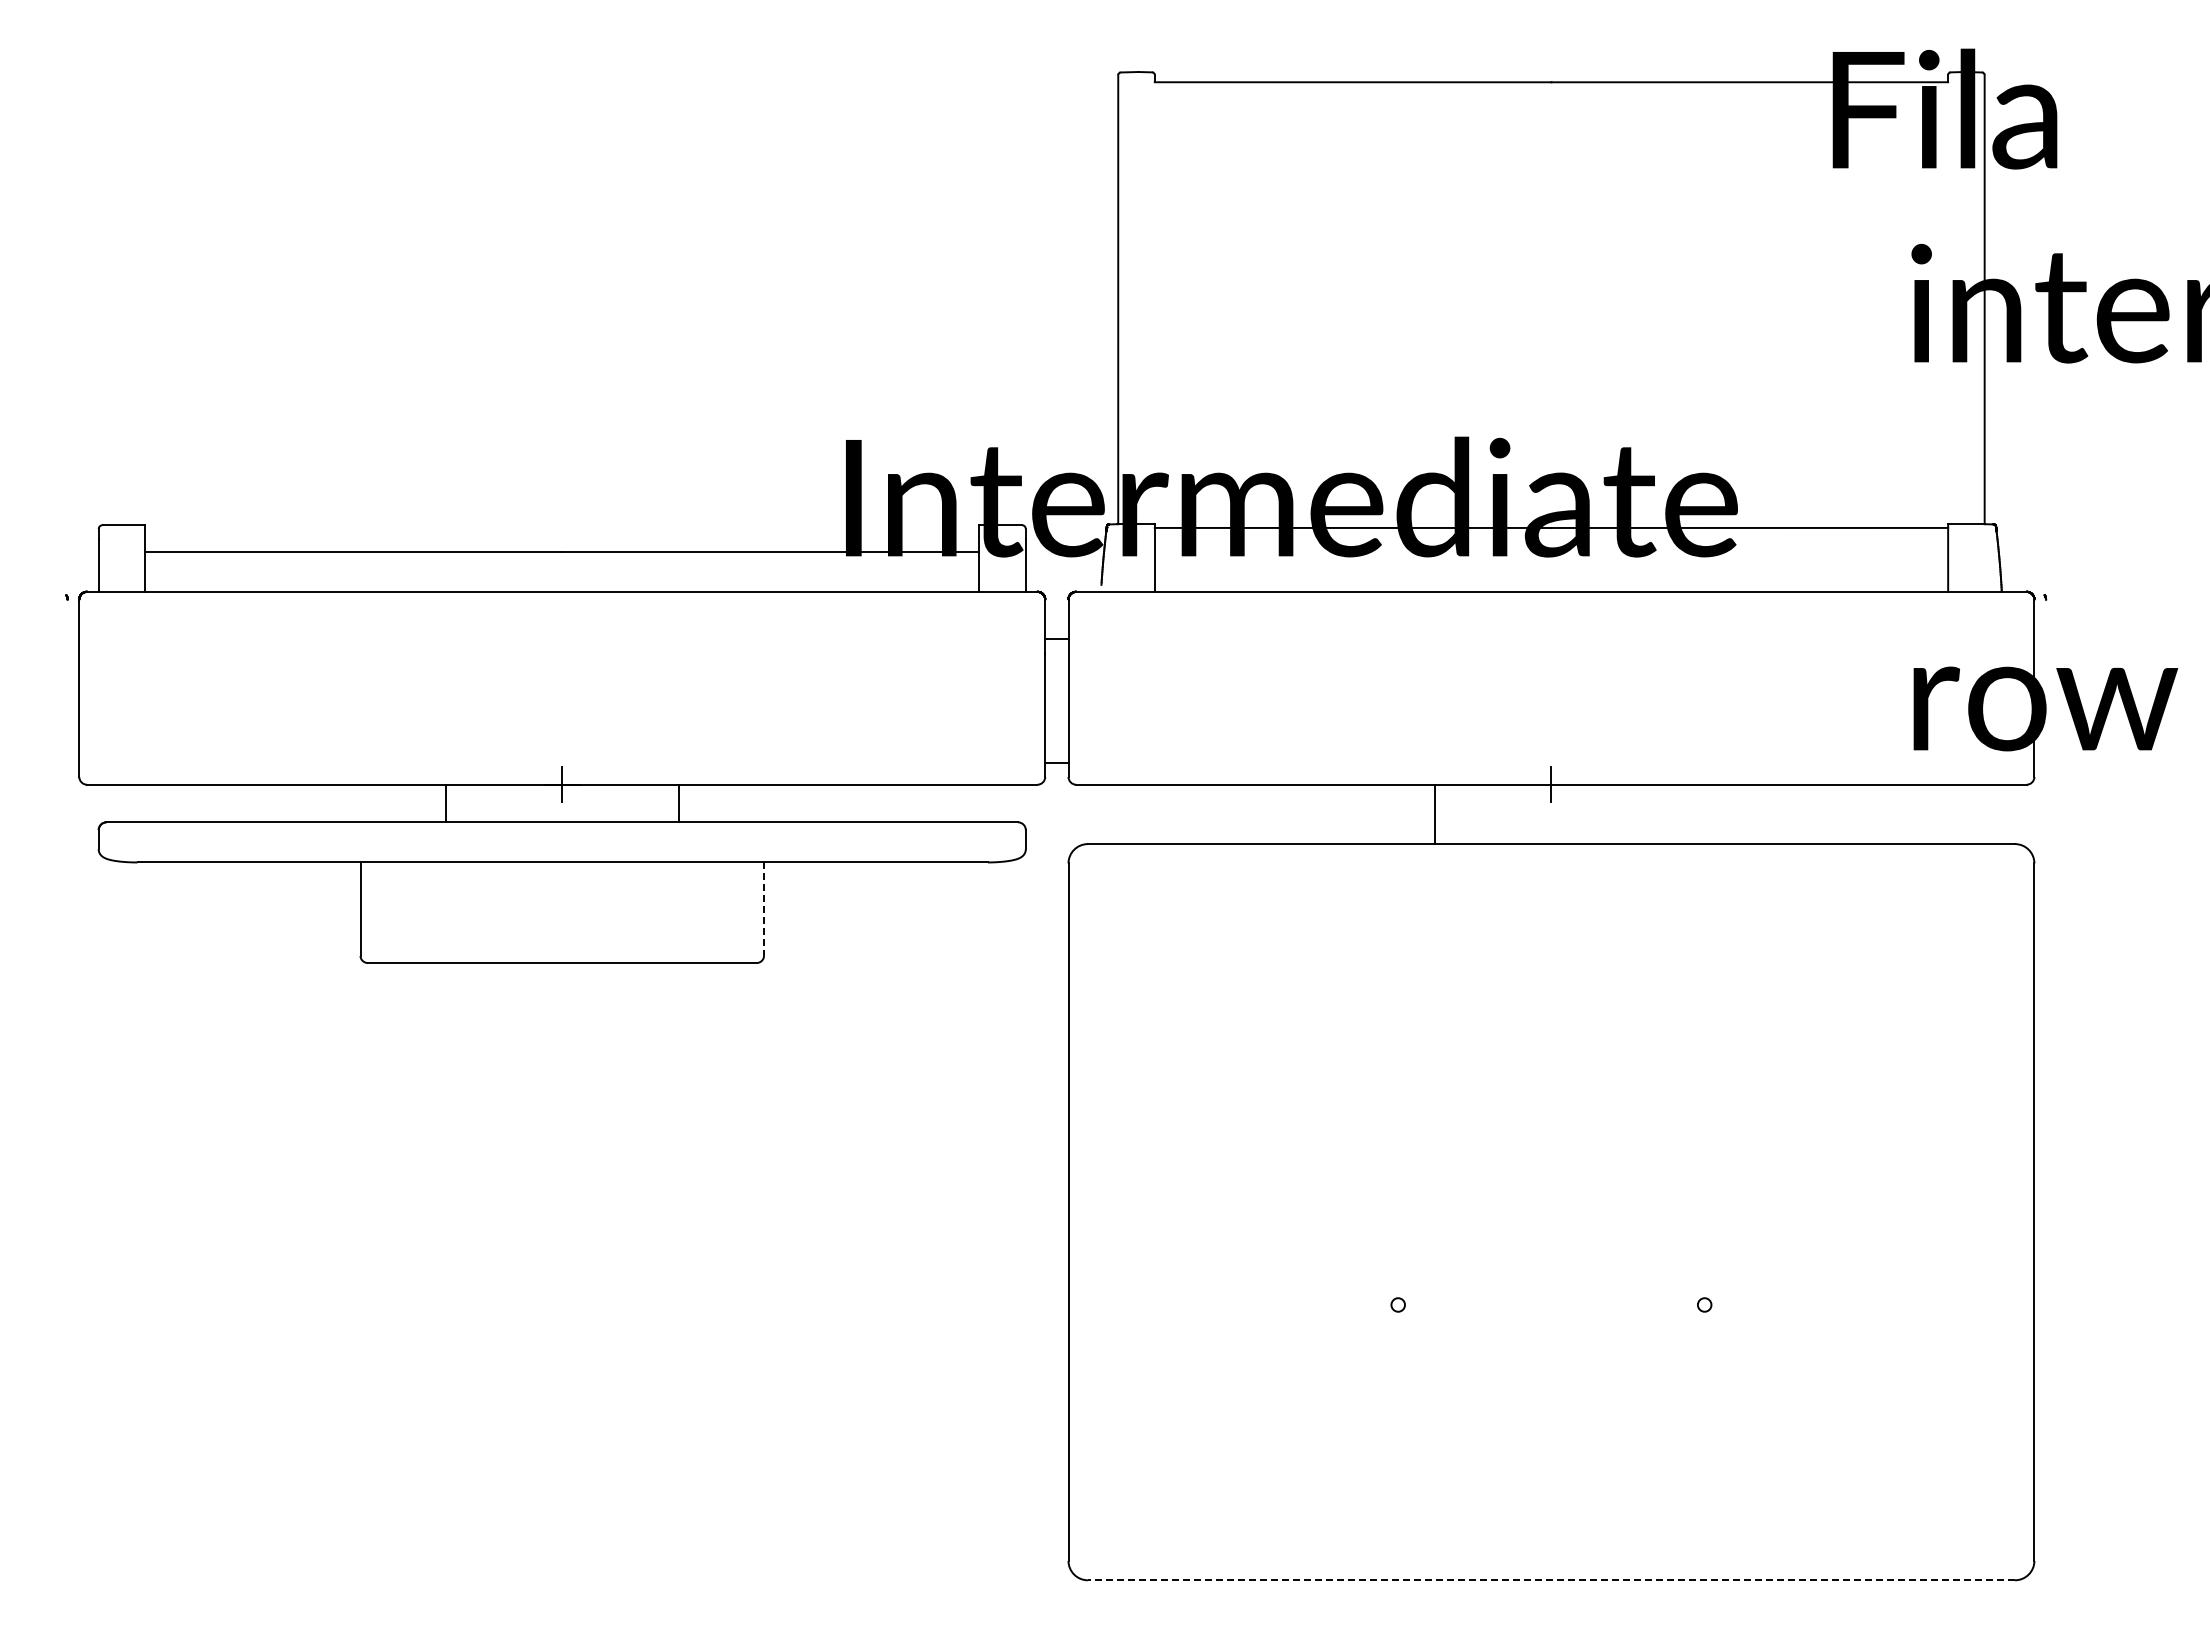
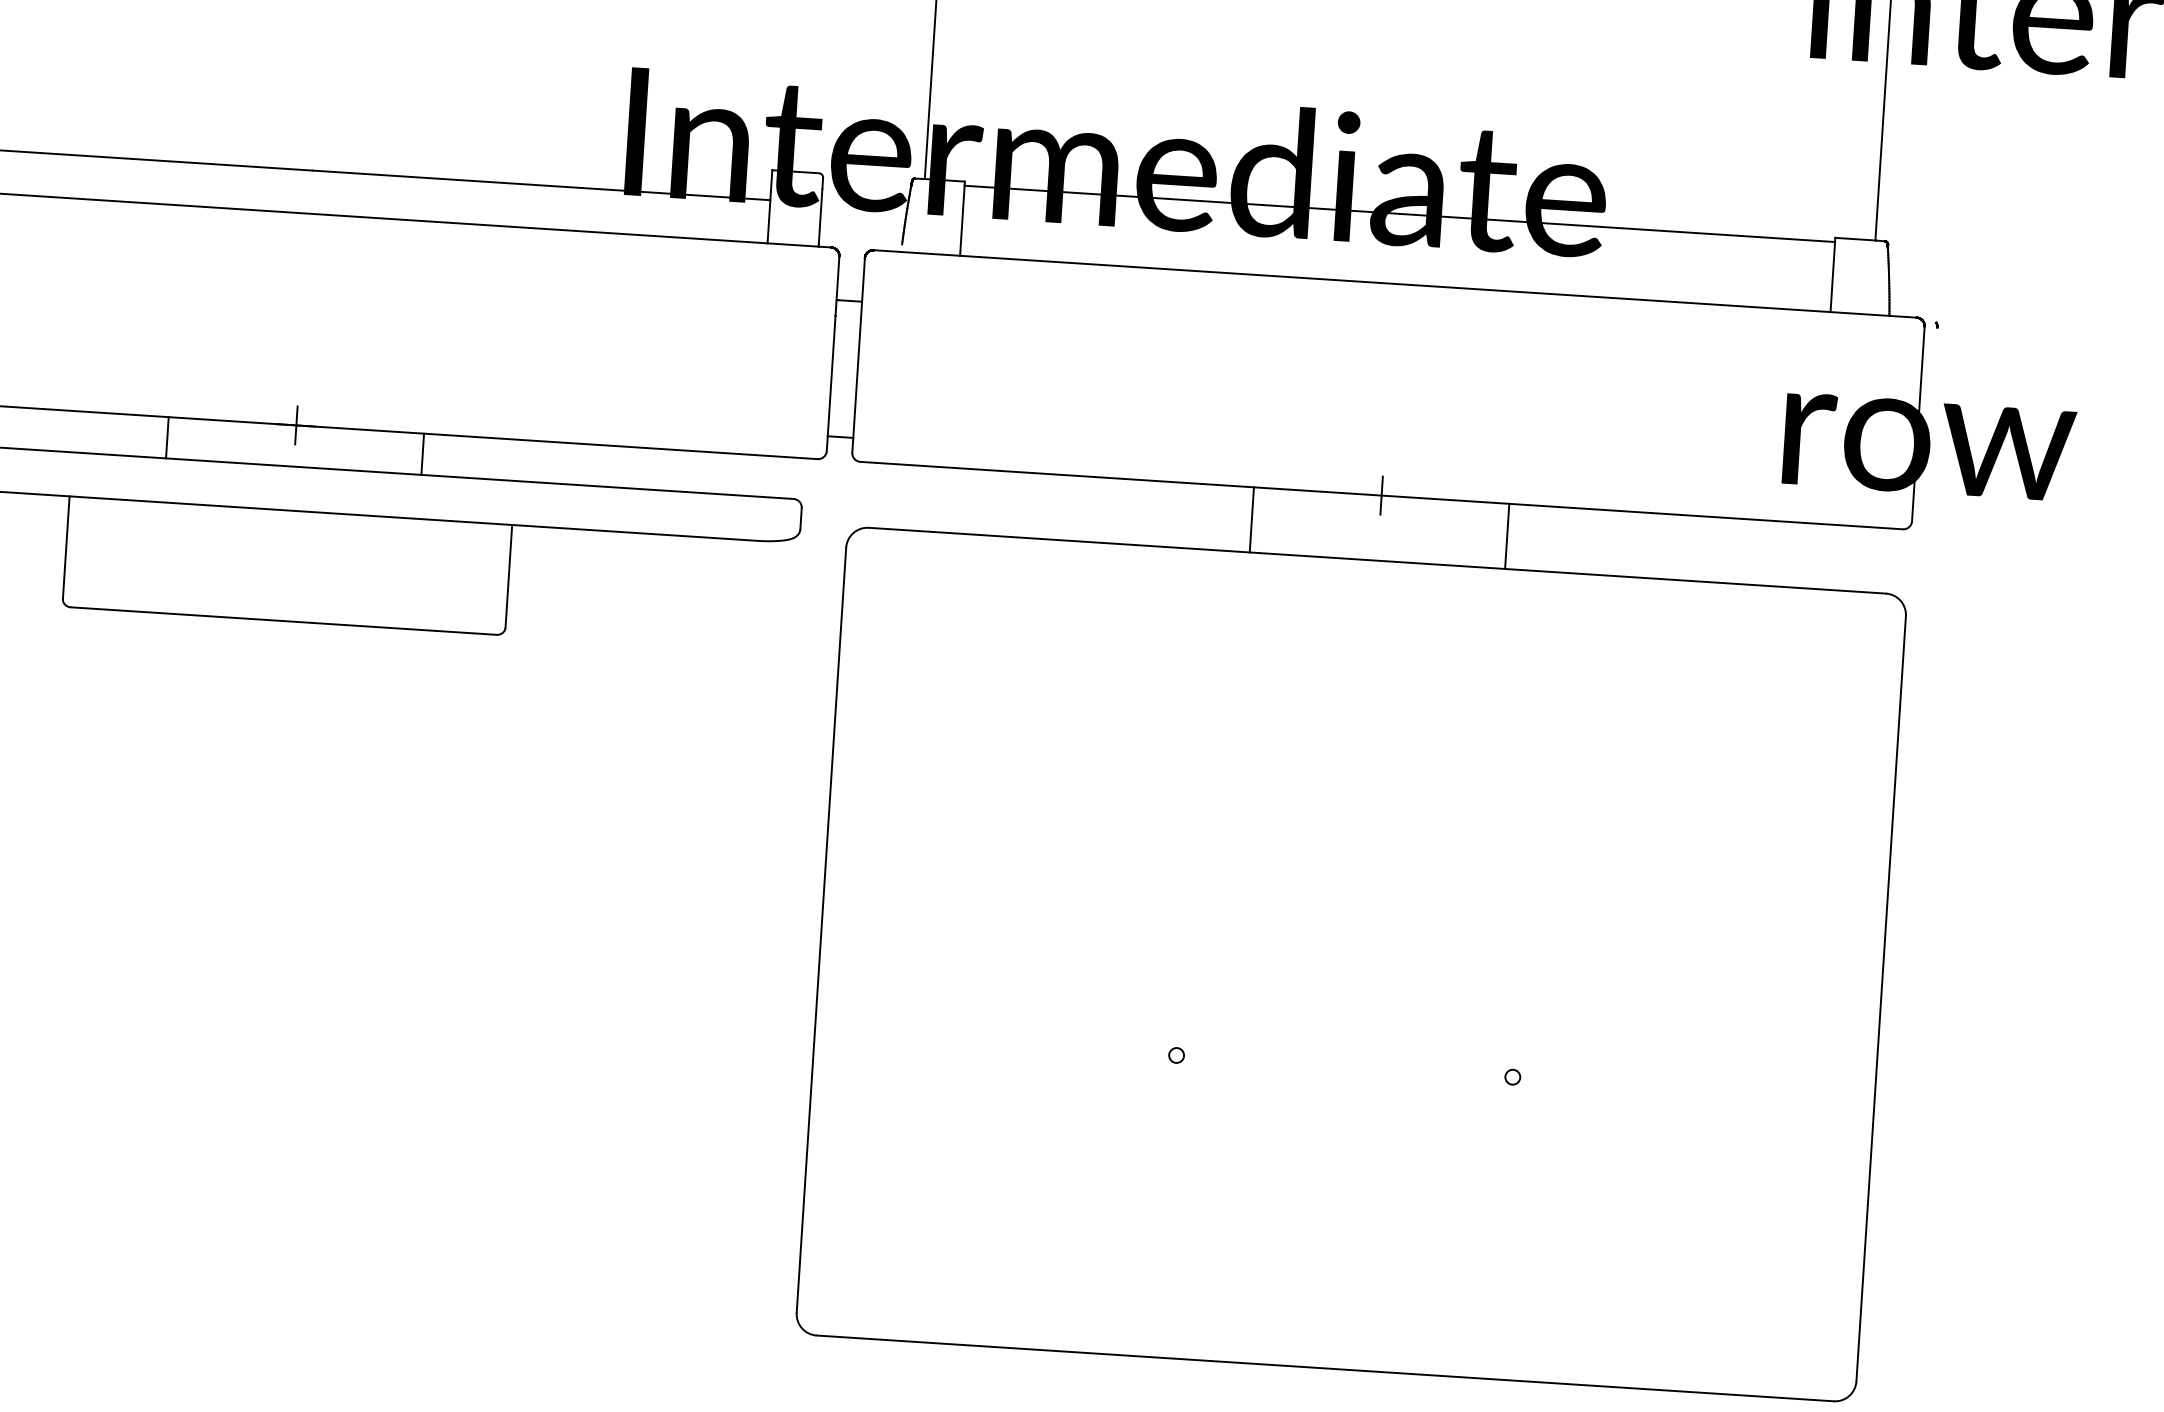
line: (1667, 814) -> (1506, 536), added
line: (763, 909) -> (508, 576), dashed -> solid
line: (1551, 1580) -> (1325, 1368), dashed -> solid

